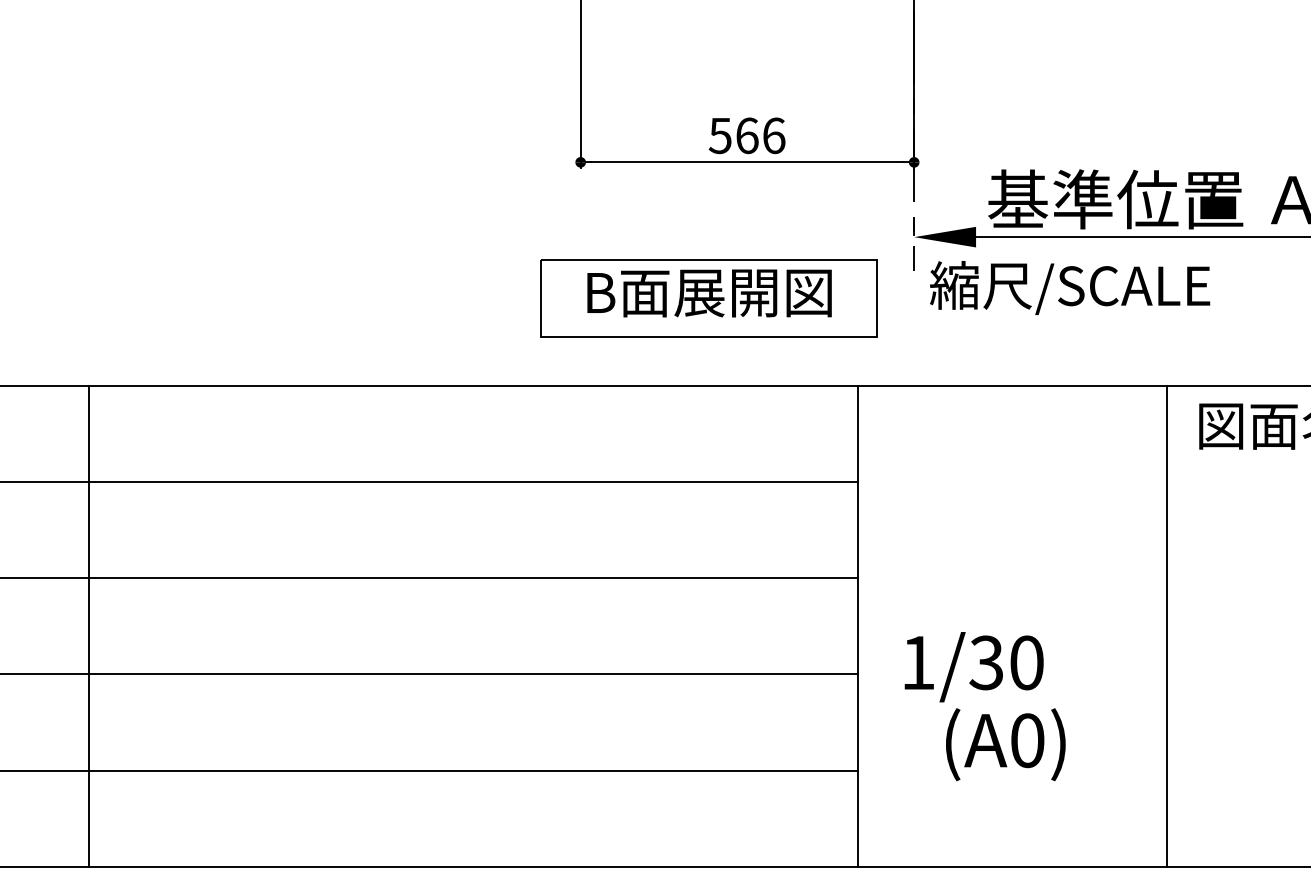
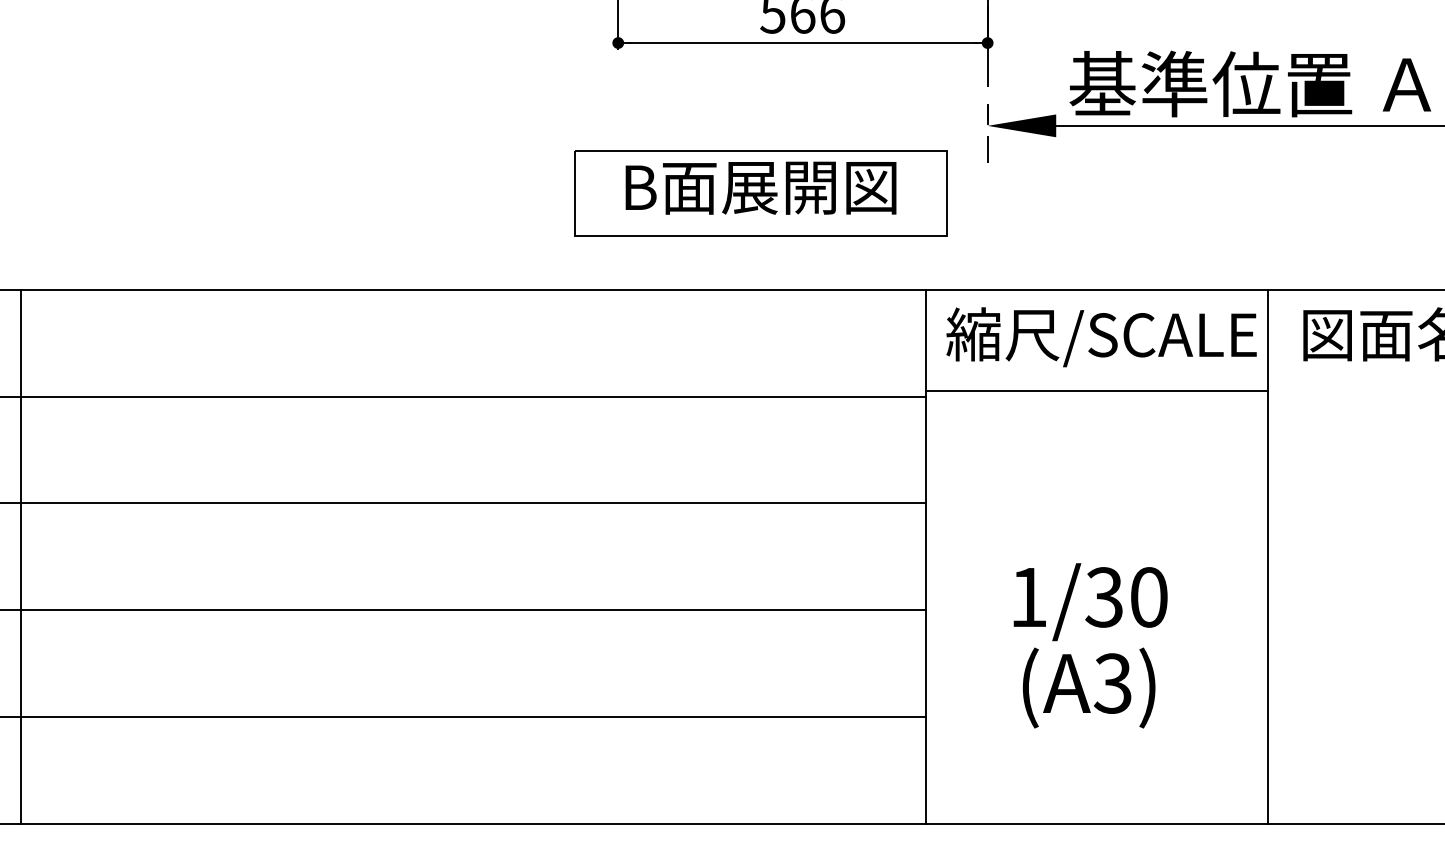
text: (1070, 288) -> (1102, 337), moved
line: (1012, 476) -> (1096, 390), added
line: (89, 626) -> (21, 557), moved
text: (973, 667) -> (1089, 602), moved
text: (1027, 740) -> (1113, 683), (A0) -> (A3)

